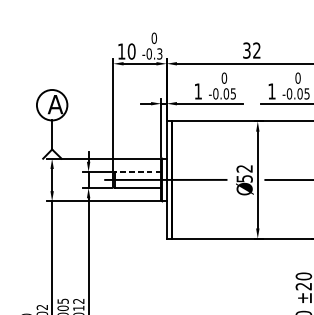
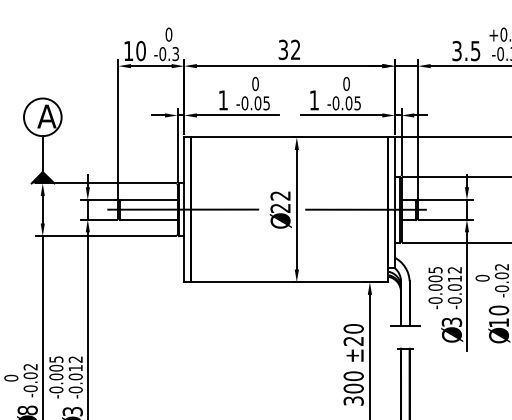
fill: (51, 153) -> (42, 177), added
line: (138, 171) -> (149, 199), dashed -> solid
text: (244, 178) -> (280, 207), 52 -> 22

